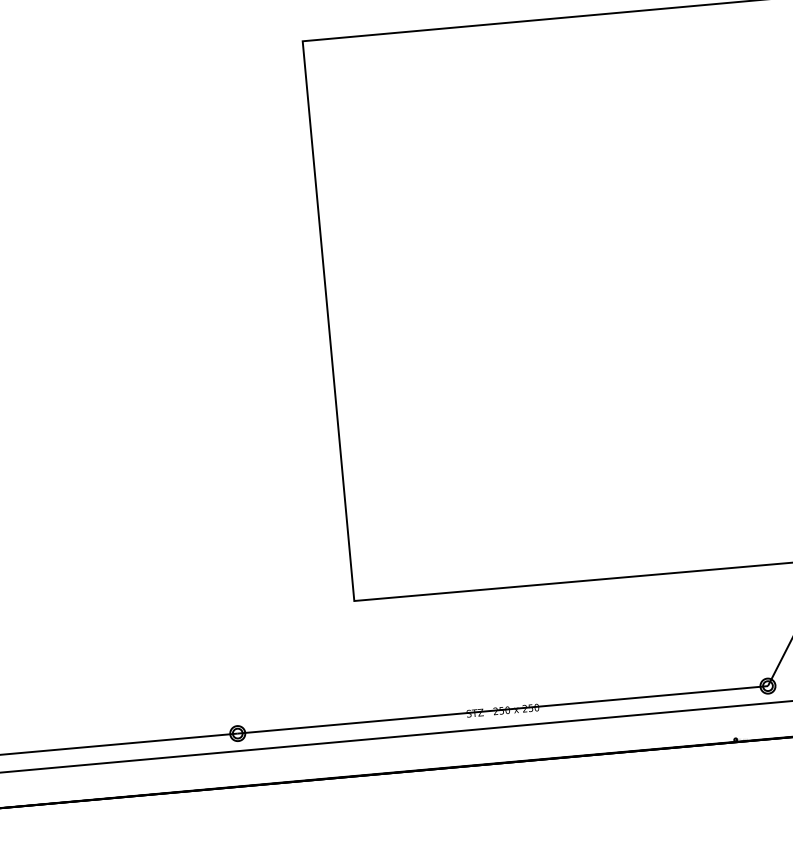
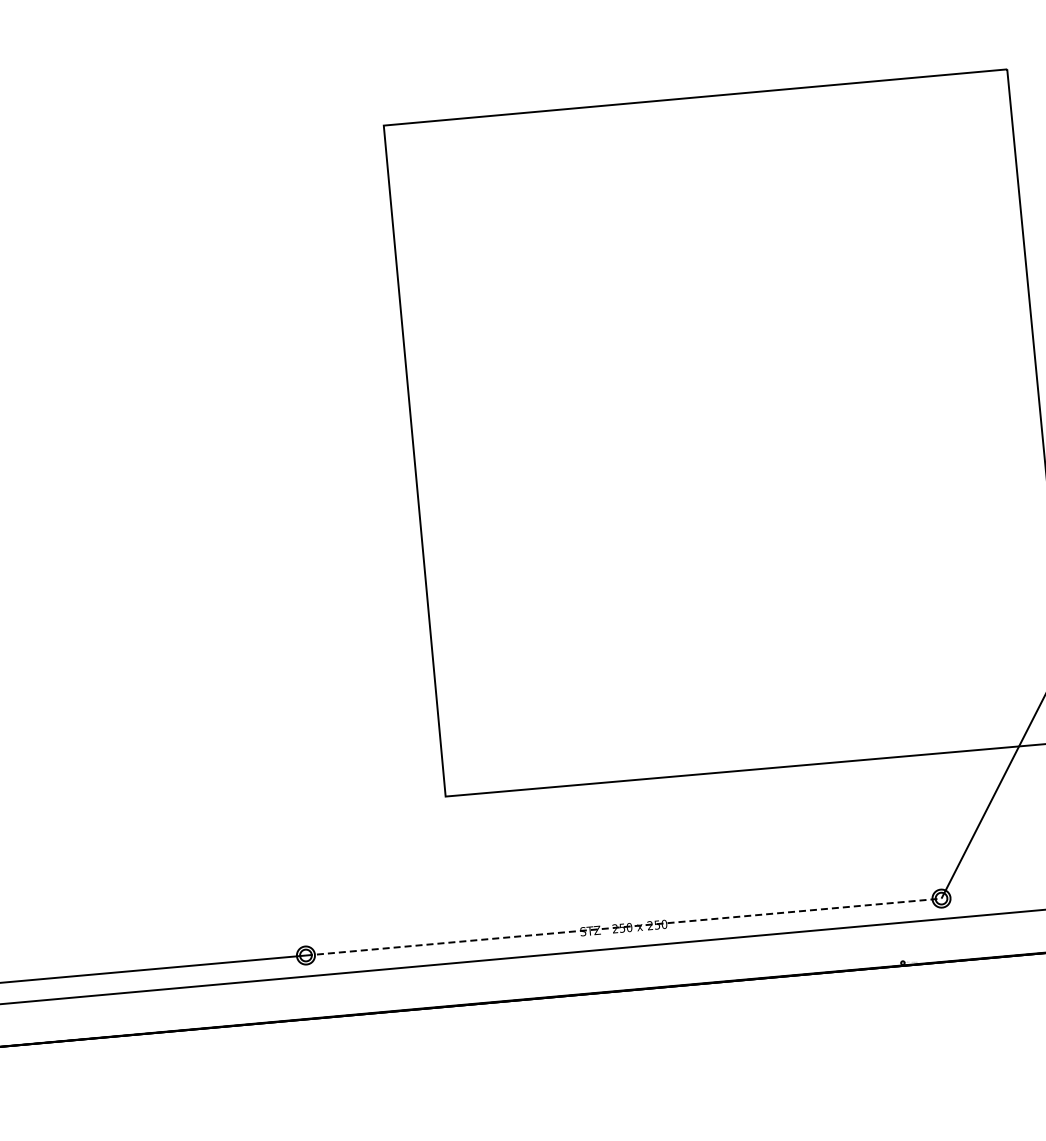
line: (503, 710) -> (624, 927), solid -> dashed

